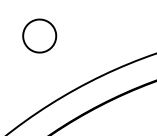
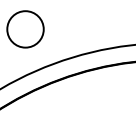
circle: (39, 36) -> (25, 29), size x1.67

